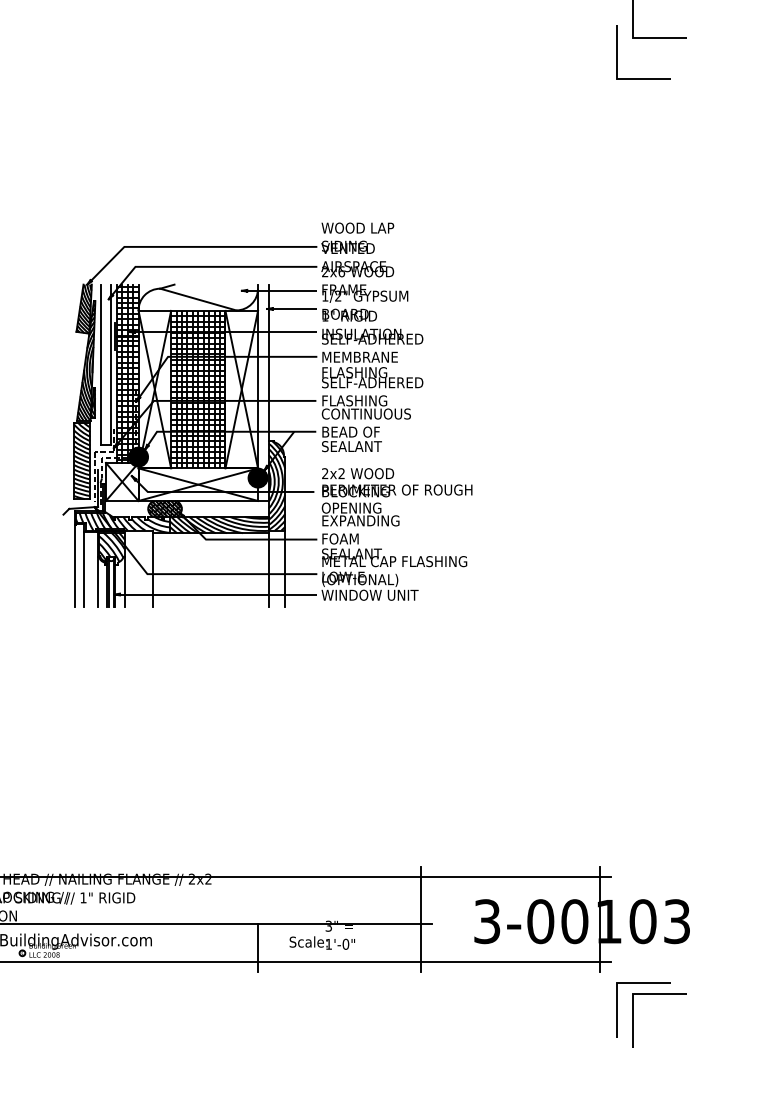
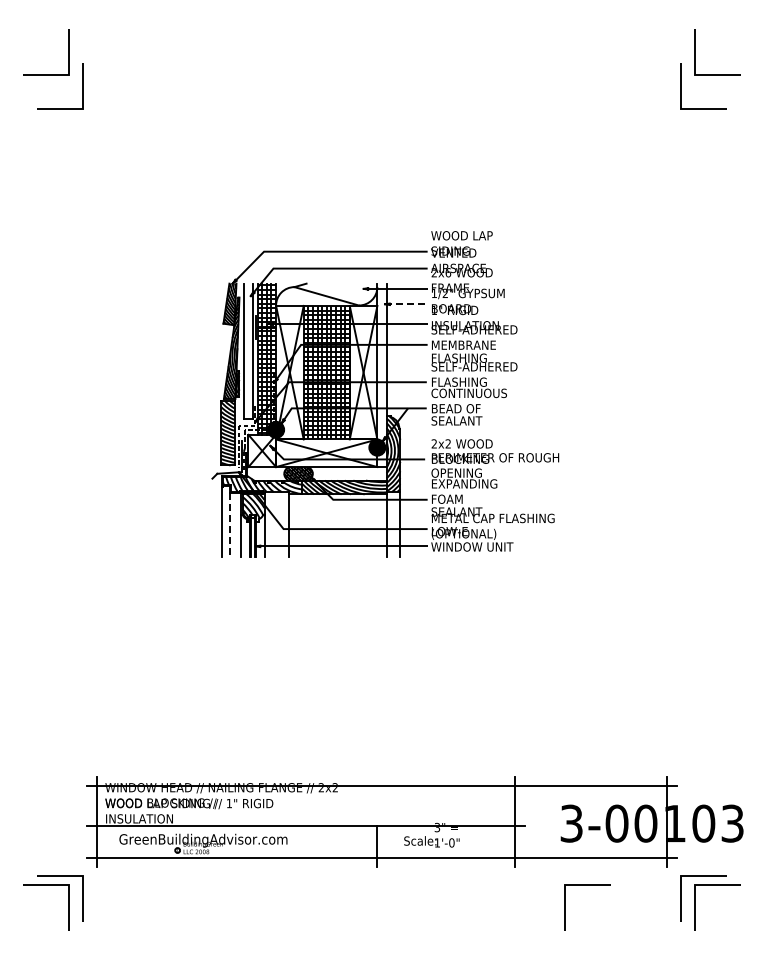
line: (292, 309) -> (406, 304), solid -> dashed
line: (84, 568) -> (230, 524), solid -> dashed
line: (505, 994) -> (587, 885), added

